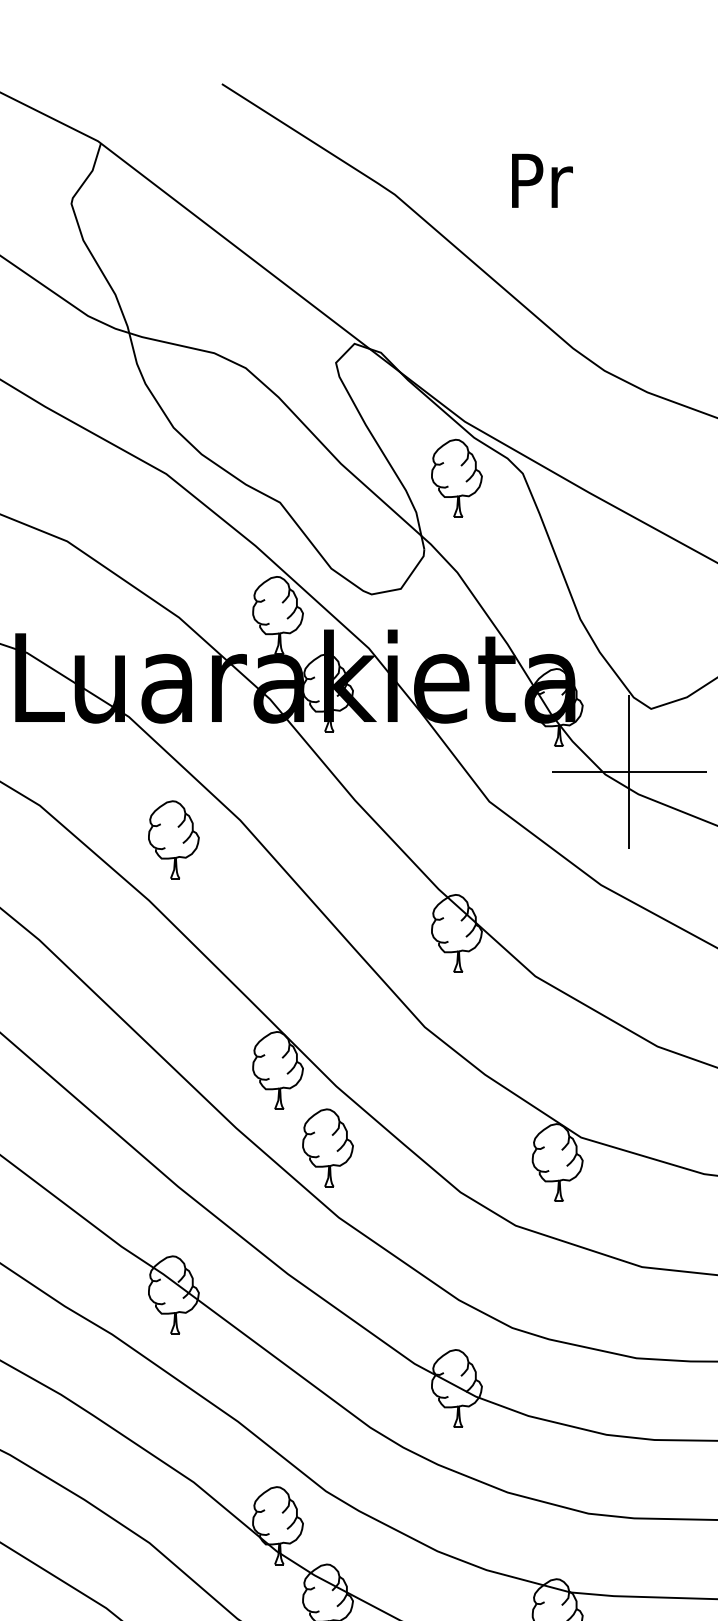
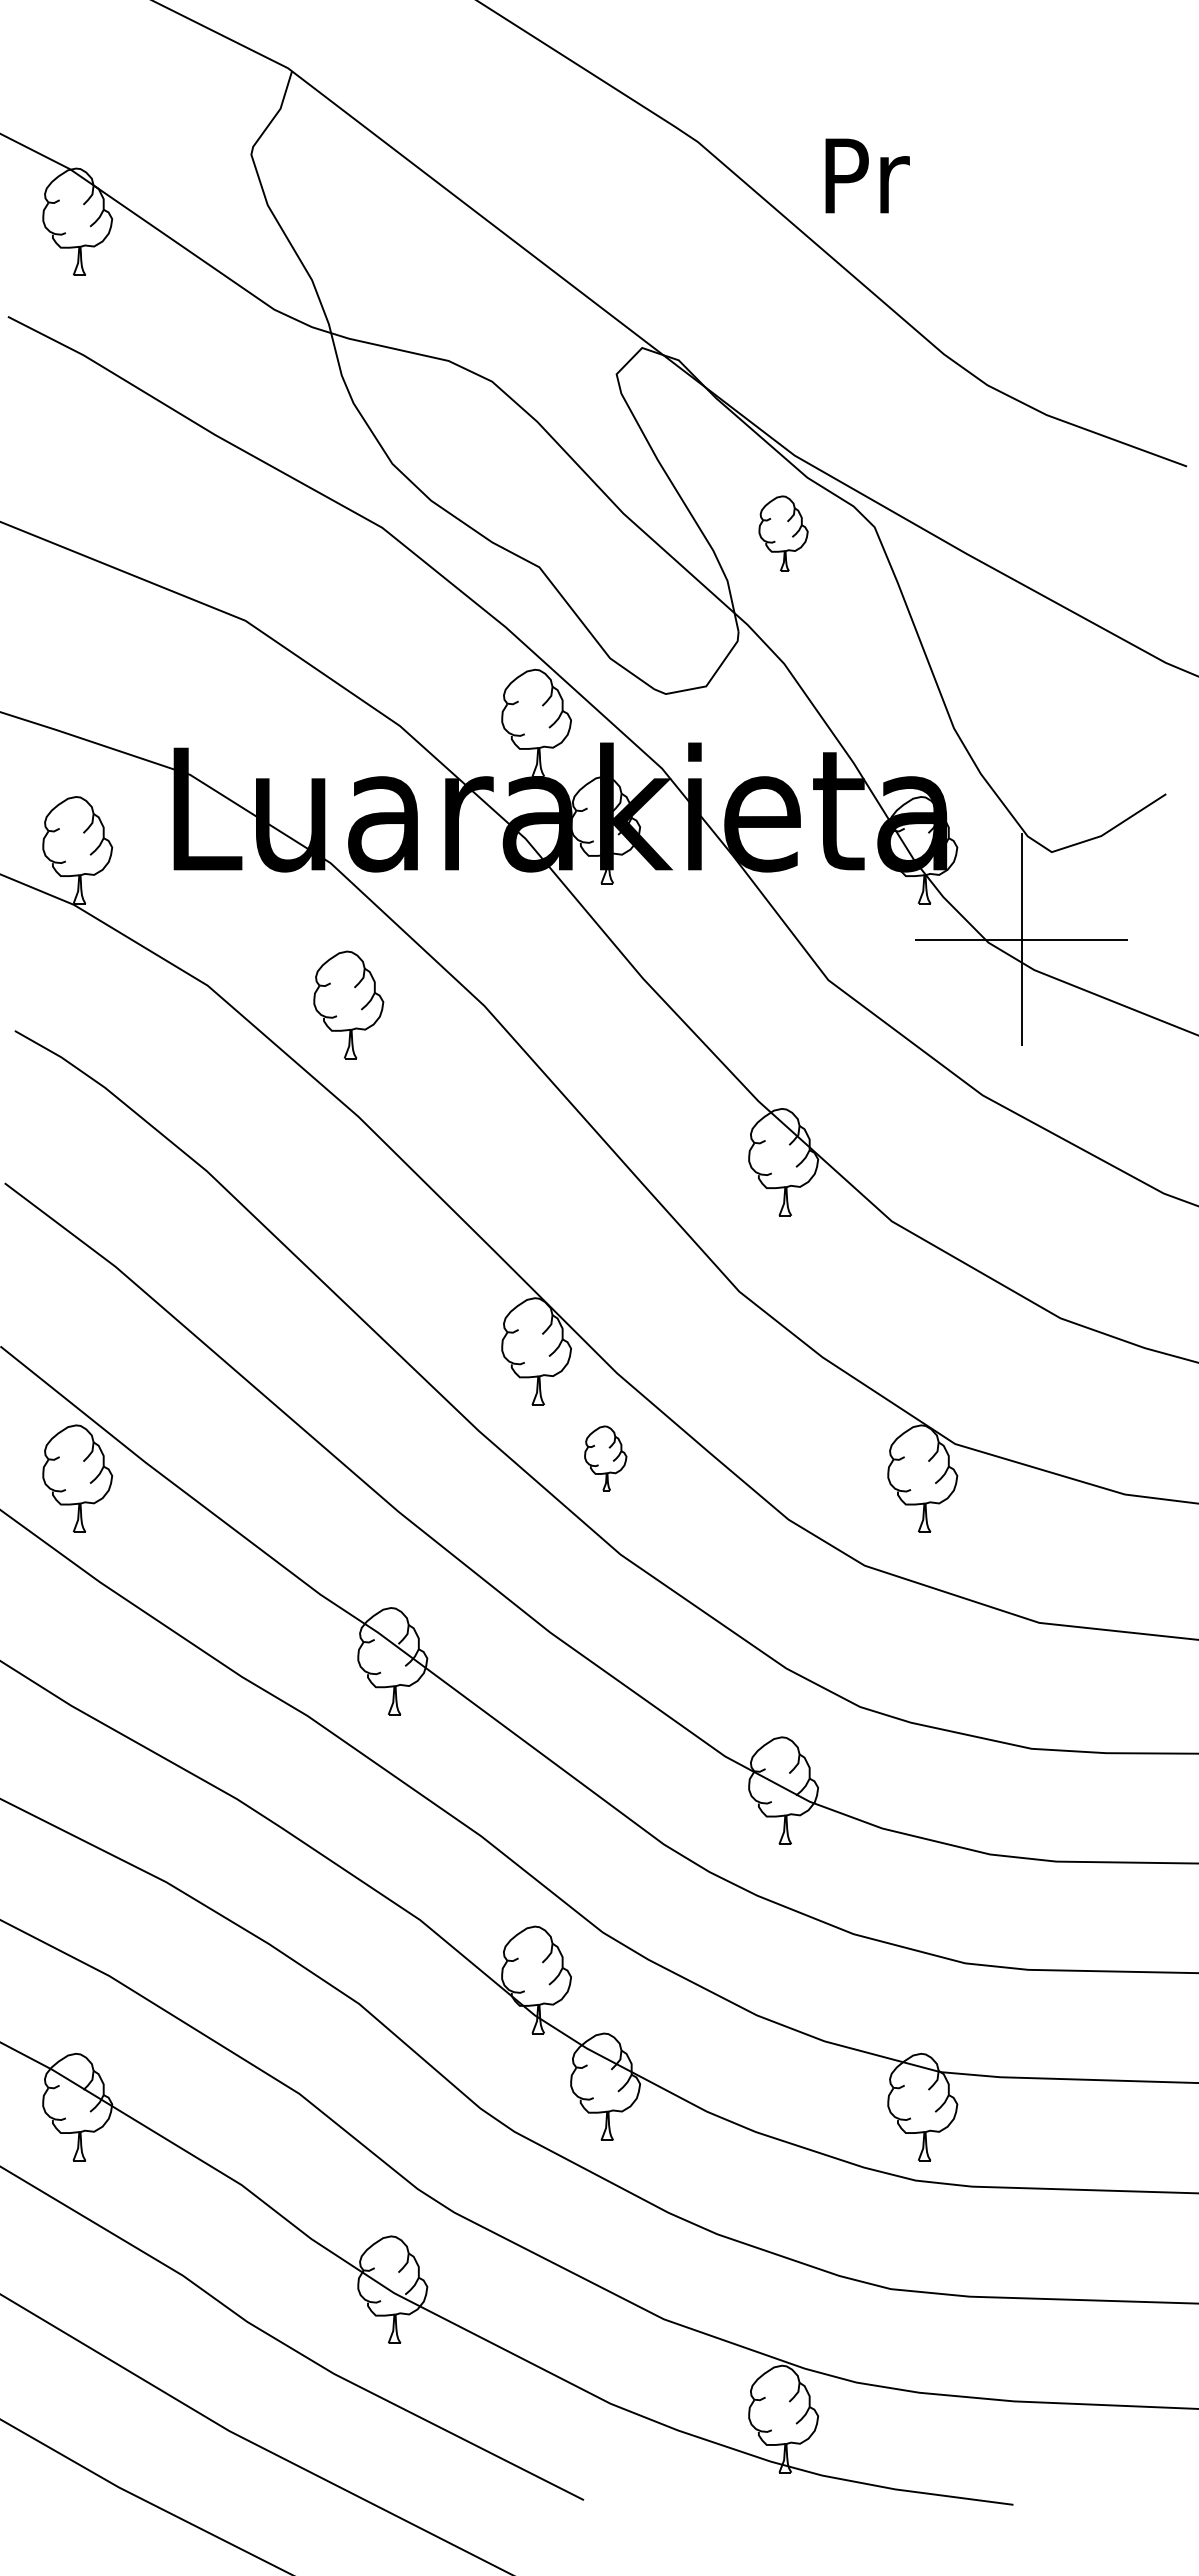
text: (542, 180) -> (867, 175), moved
part: (456, 478) -> (783, 533), size x0.7
part: (173, 839) -> (348, 1004), moved
part: (327, 1148) -> (605, 1458), size x0.6

